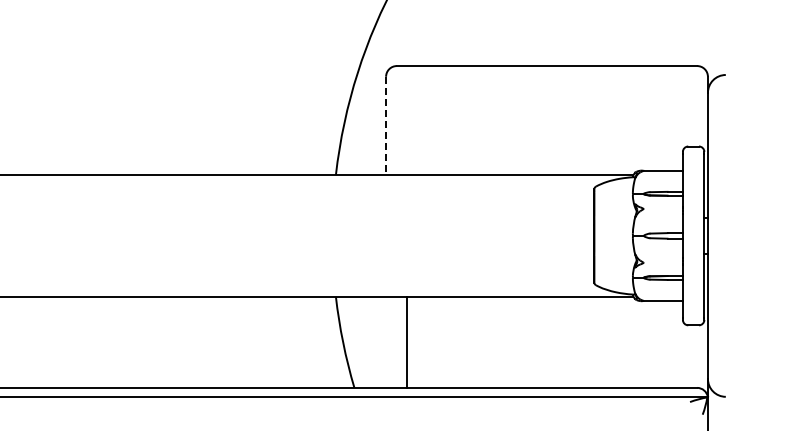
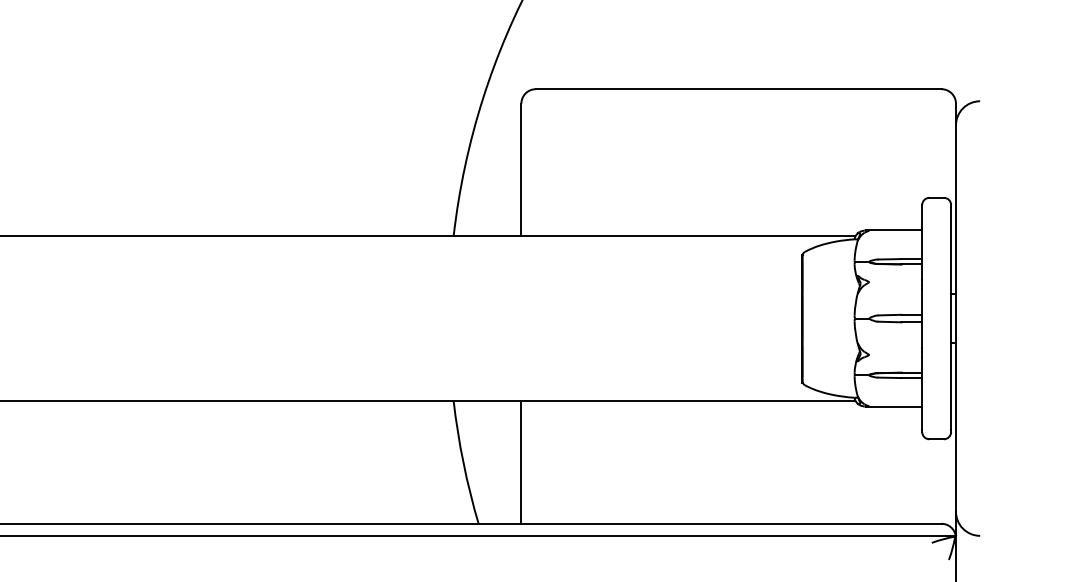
line: (386, 126) -> (521, 170), dashed -> solid
line: (407, 341) -> (521, 461), moved

